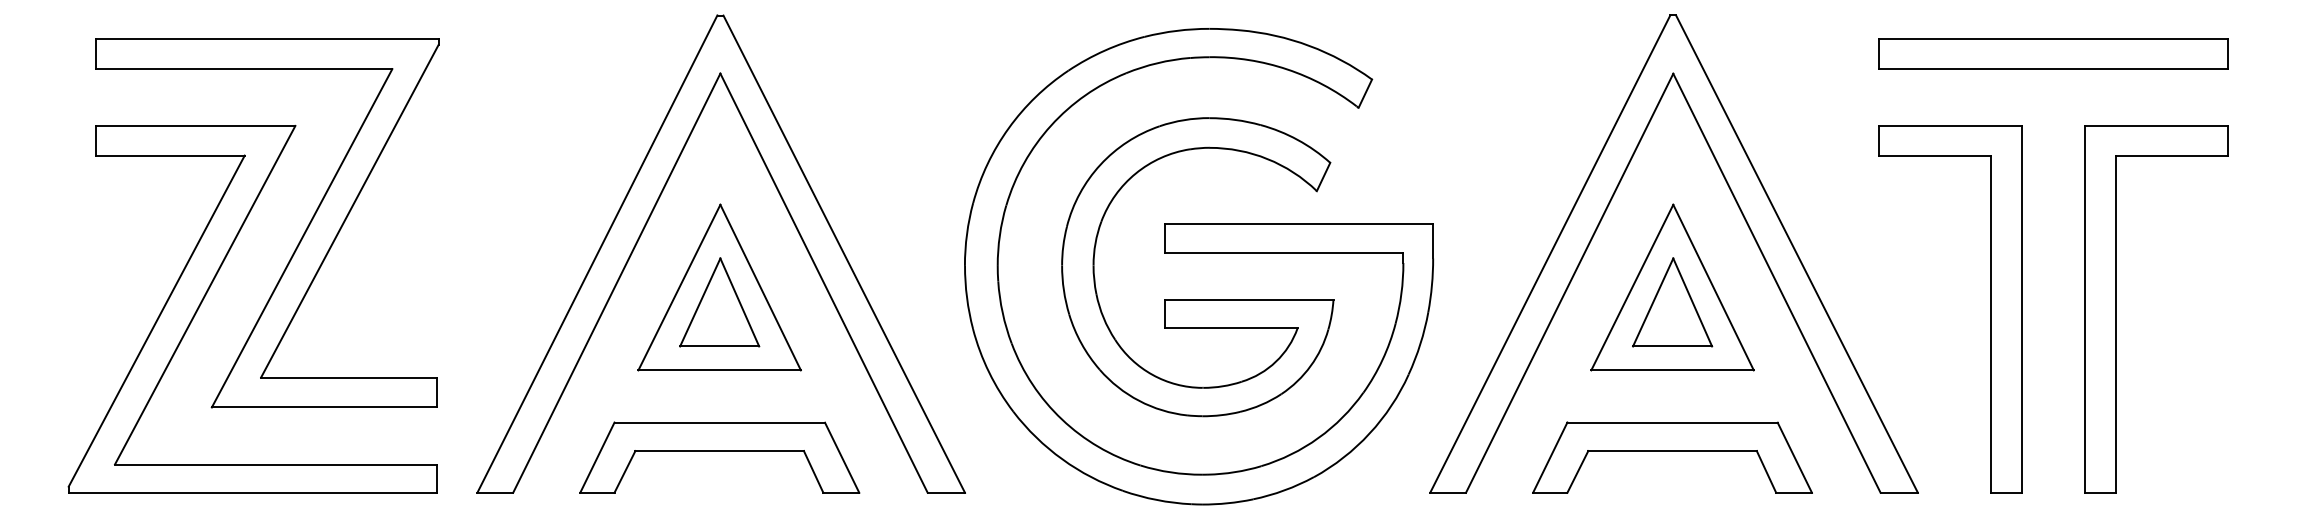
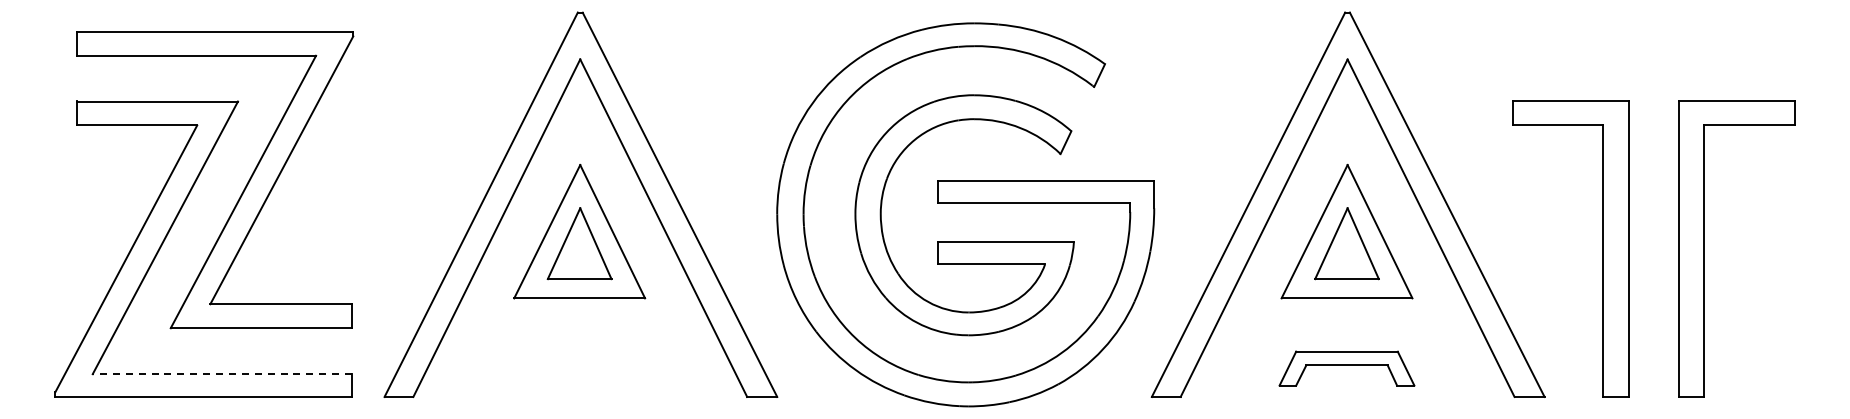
part: (2053, 53) -> (1653, 43), removed
part: (719, 457) -> (579, 368), removed
part: (1671, 457) -> (1346, 368), size x0.6
line: (276, 464) -> (222, 374), solid -> dashed

